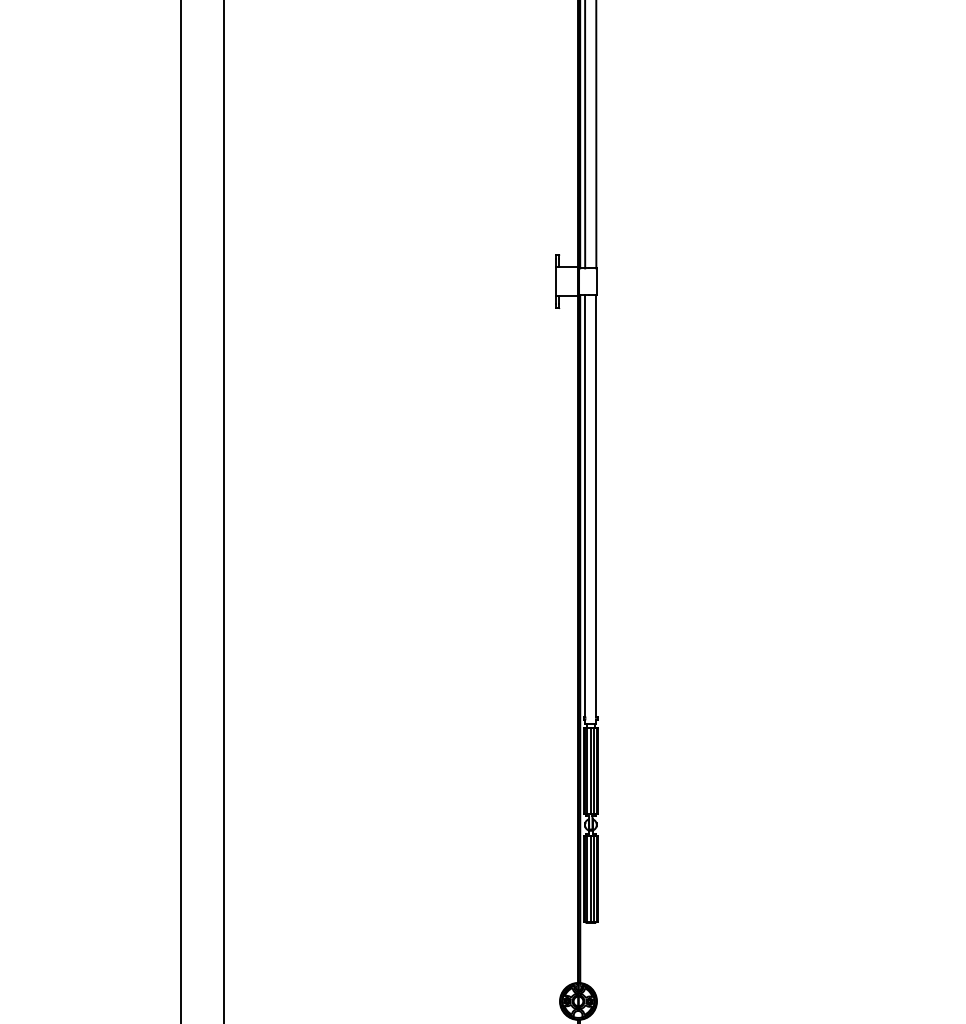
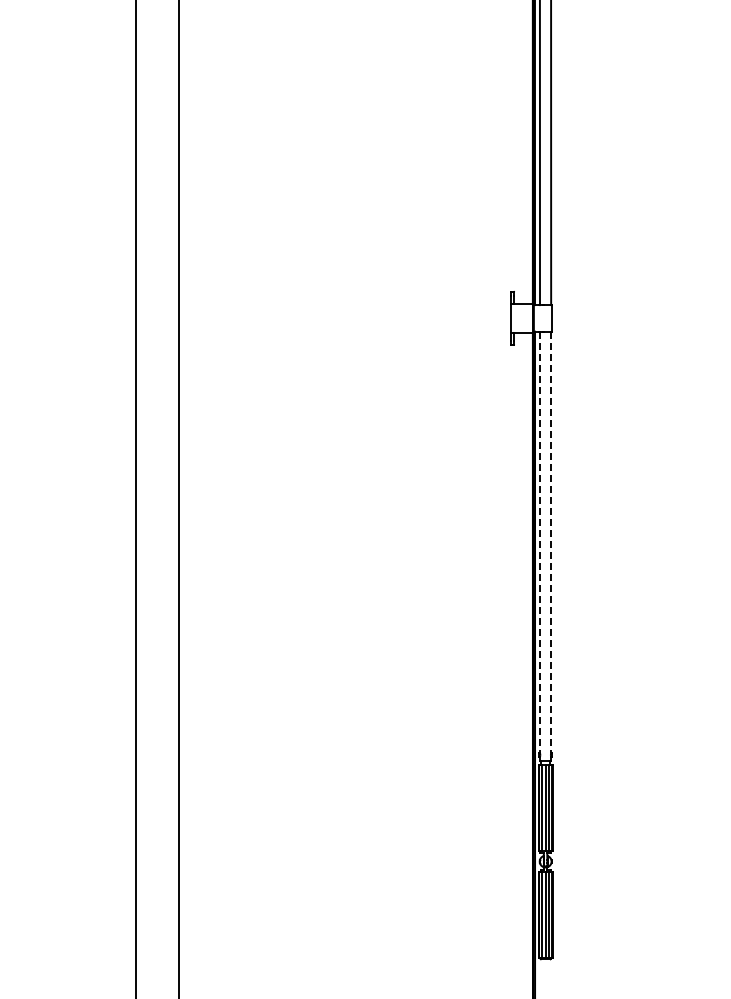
line: (585, 505) -> (540, 542), solid -> dashed
line: (596, 505) -> (551, 542), solid -> dashed

